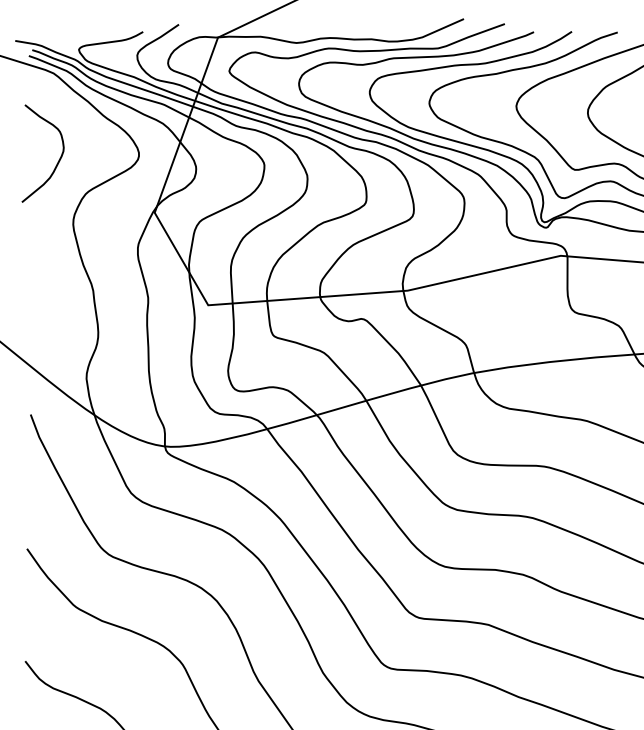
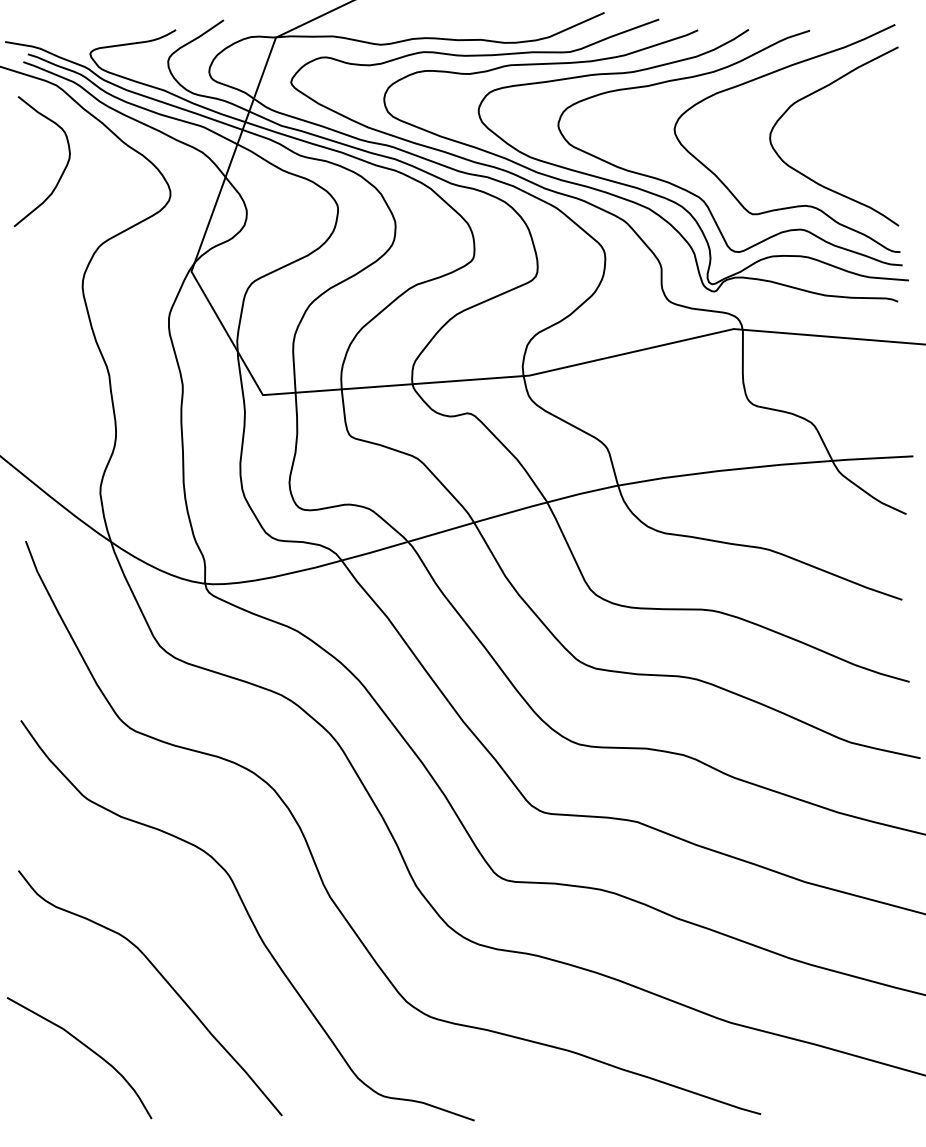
curve: (58, 161) -> (62, 171), moved

